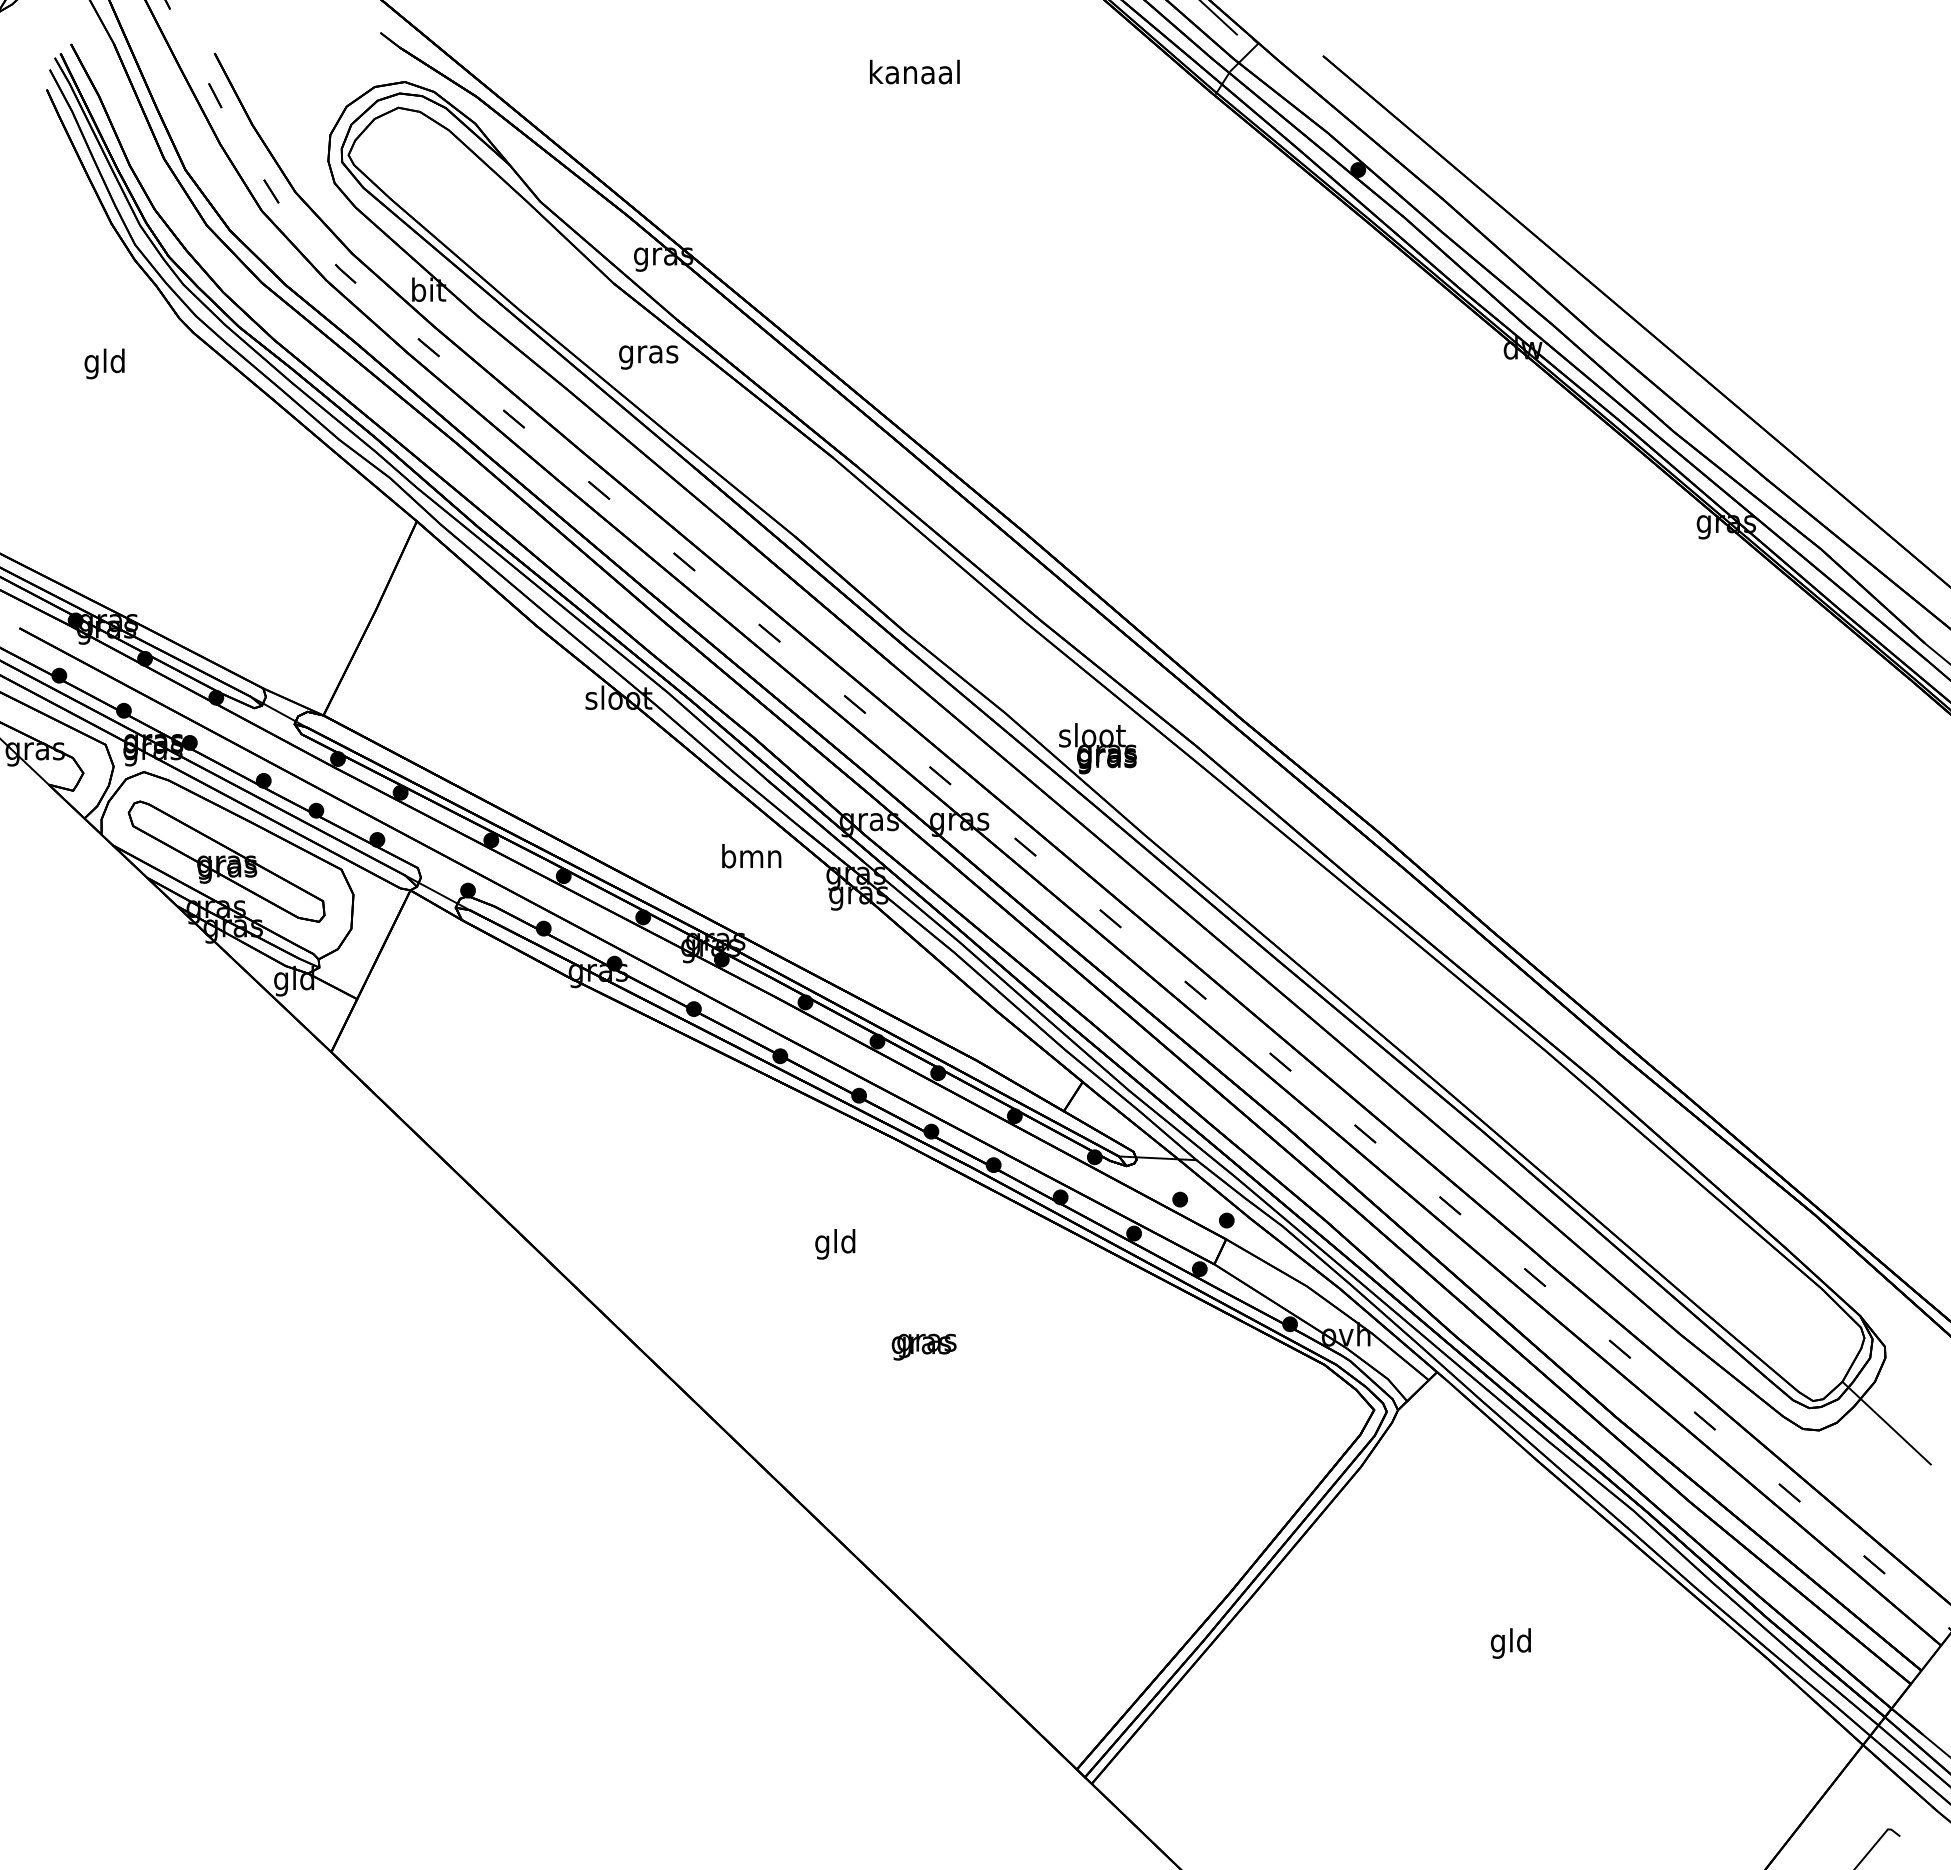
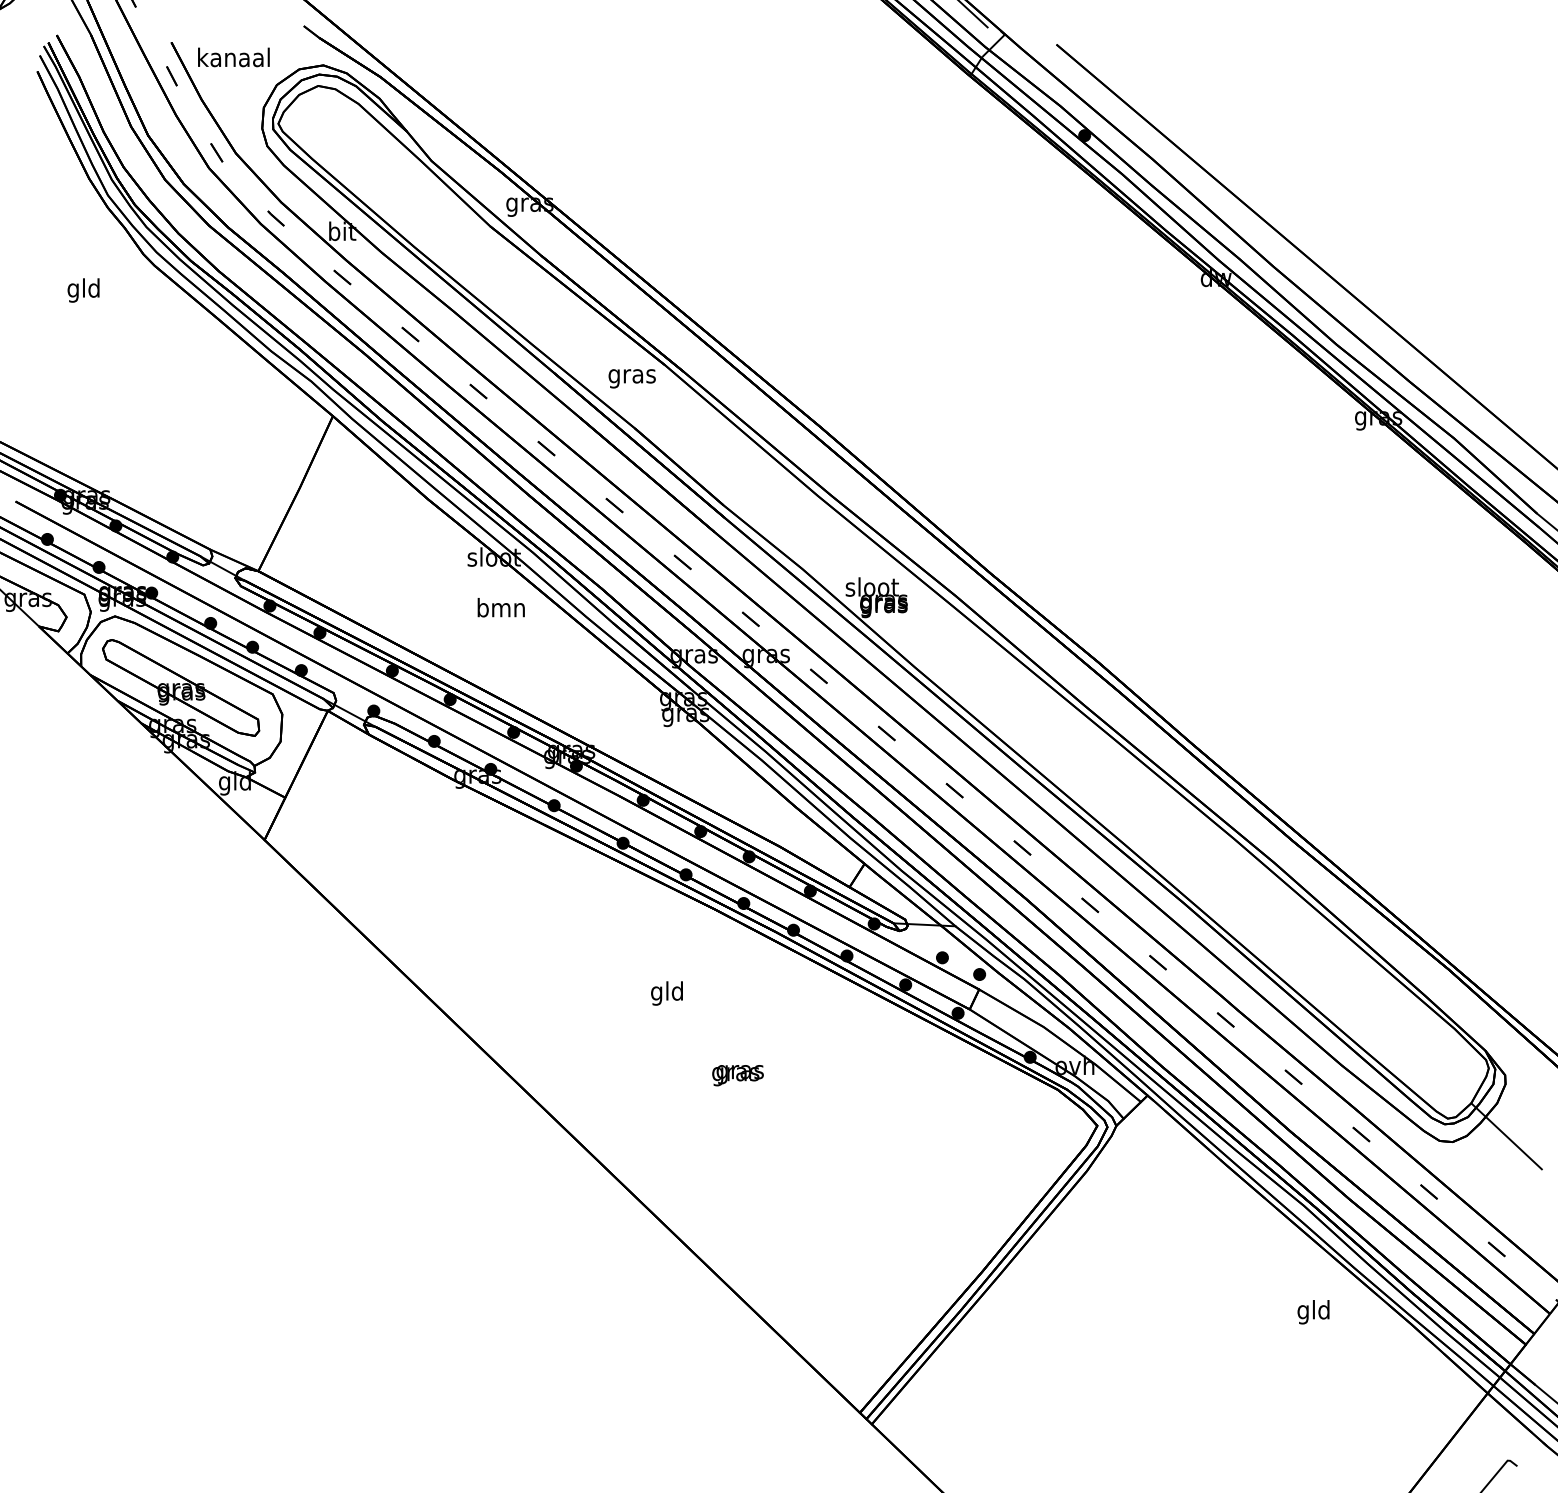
text: (914, 71) -> (233, 56), moved
text: (648, 357) -> (632, 378), moved
text: (751, 856) -> (501, 607), moved
text: (1510, 1643) -> (1313, 1312), moved

